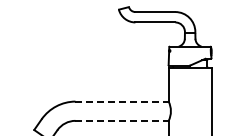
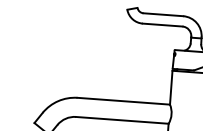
line: (122, 101) -> (124, 101), dashed -> solid
line: (122, 120) -> (122, 120), dashed -> solid

